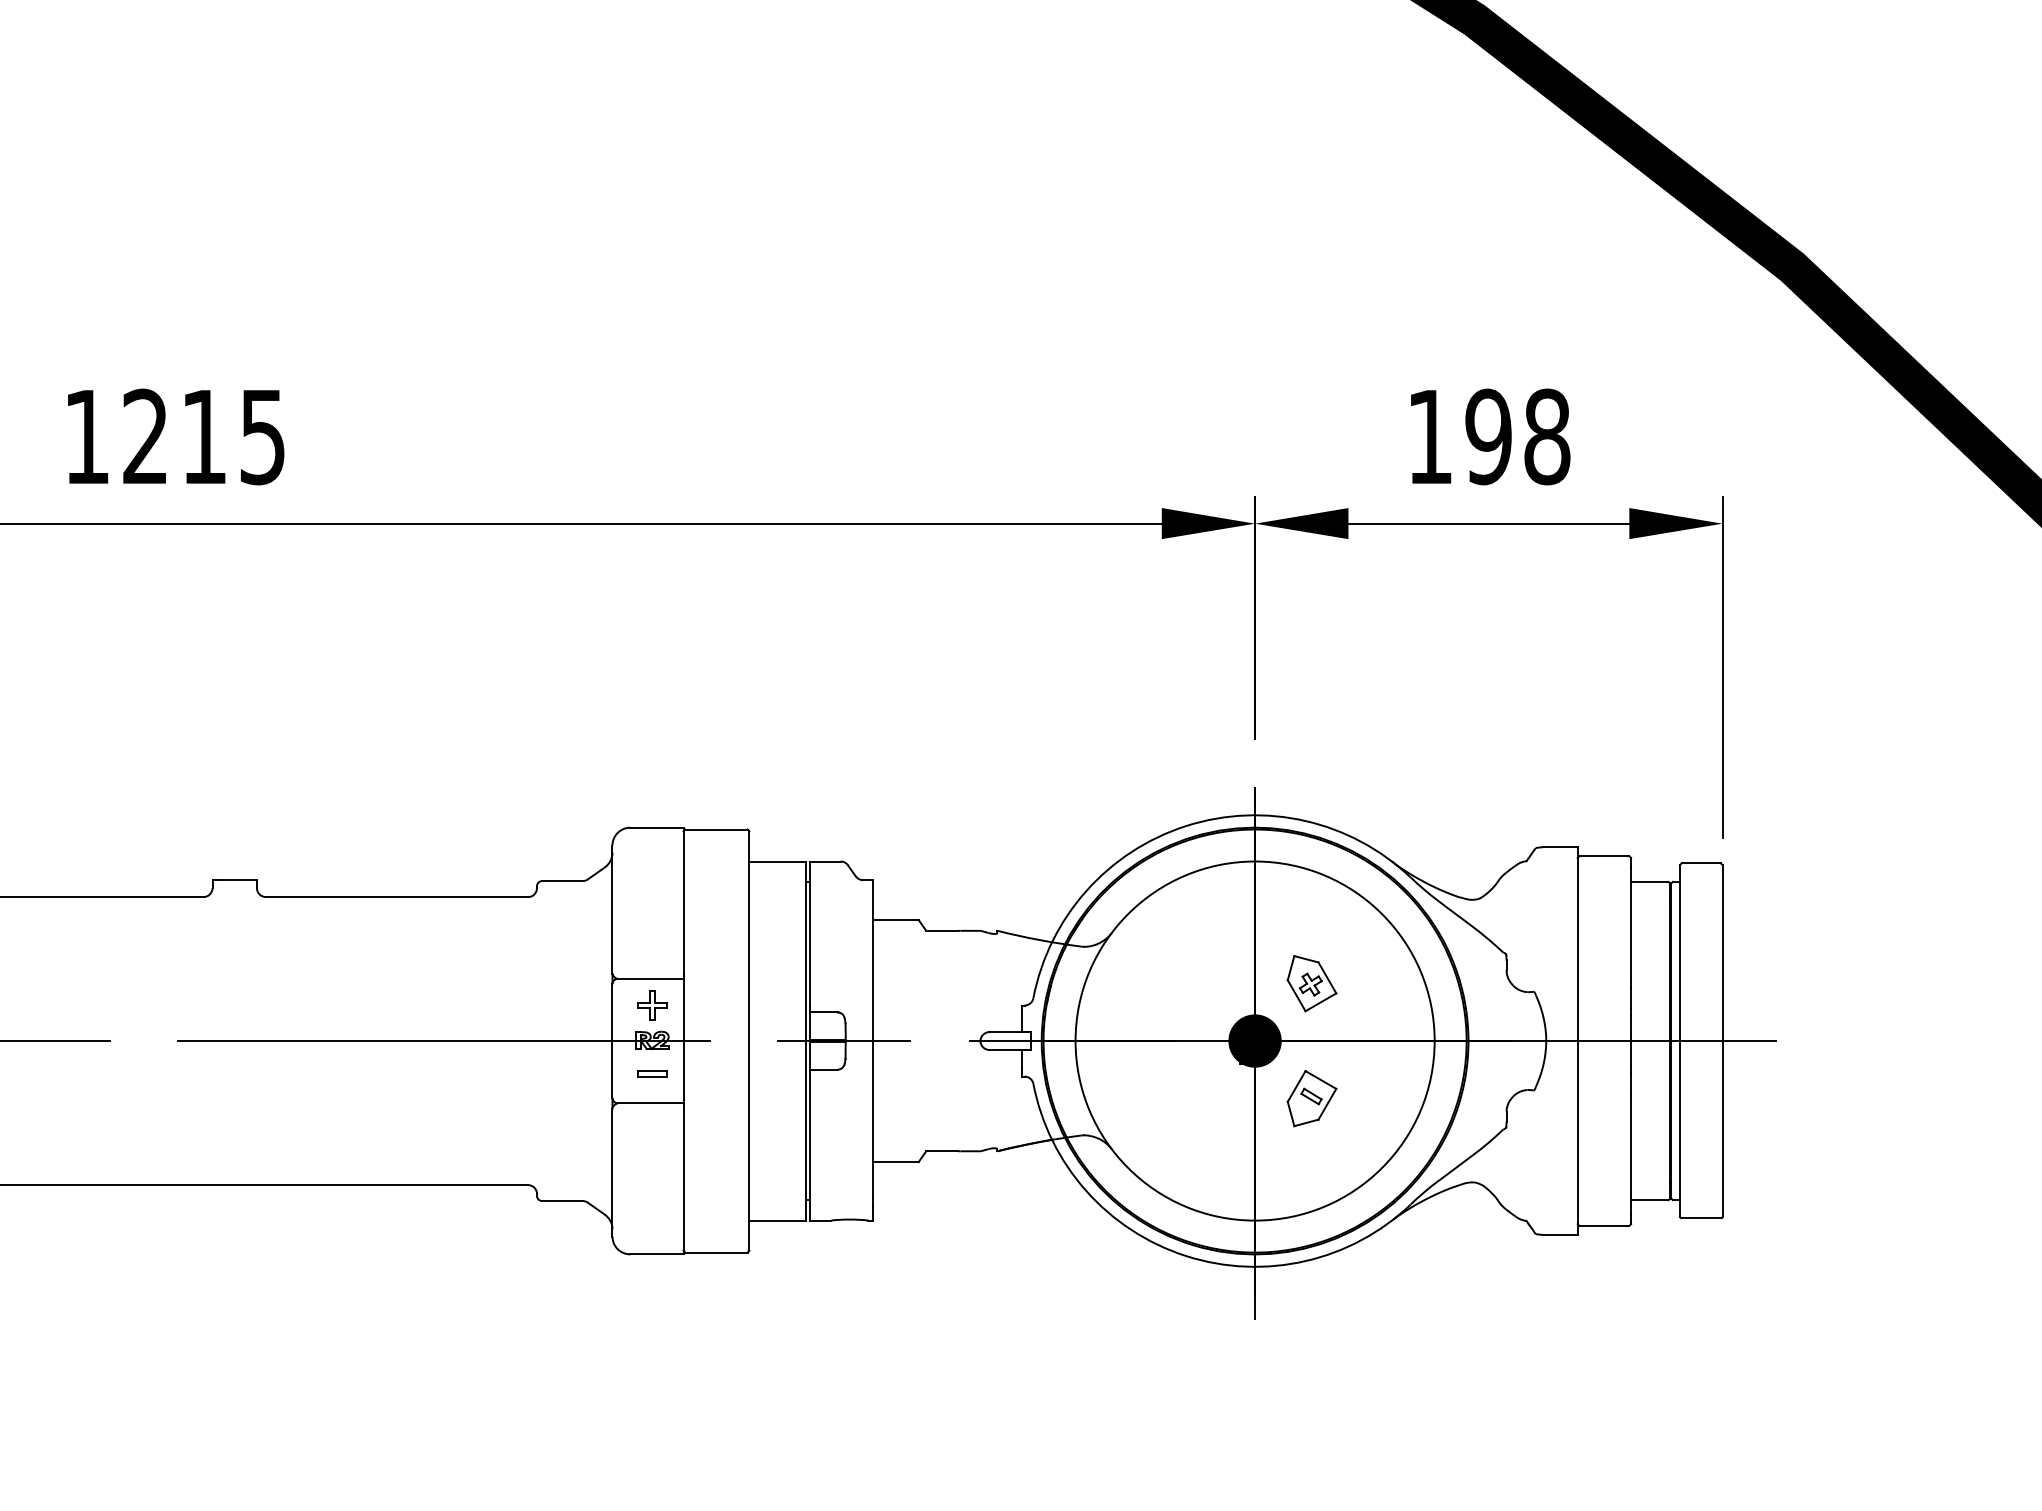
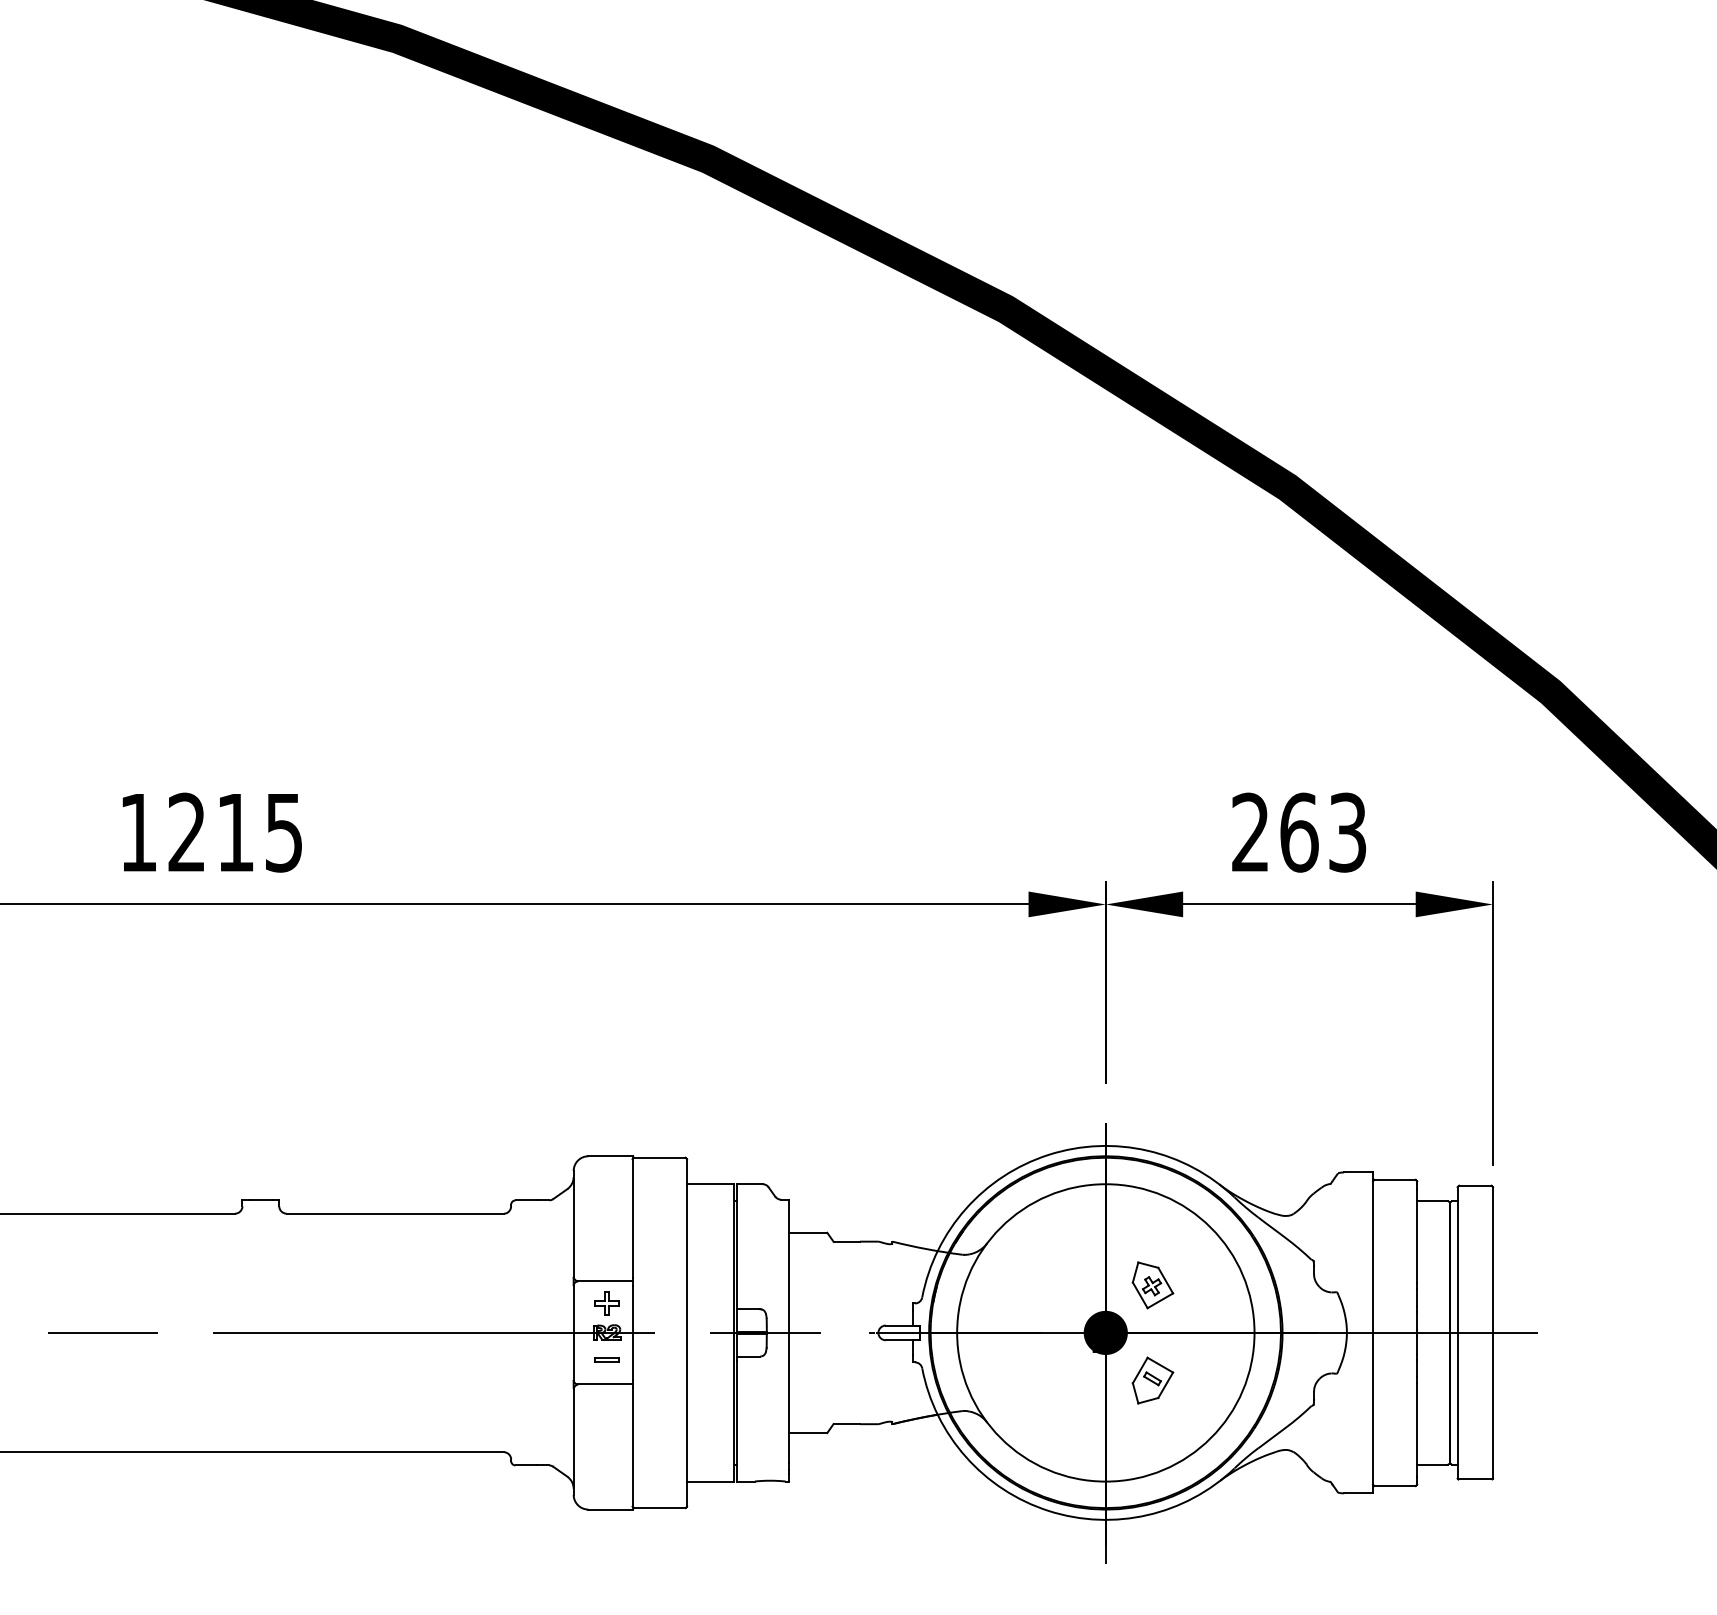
text: (1488, 436) -> (1299, 832), 198 -> 263

